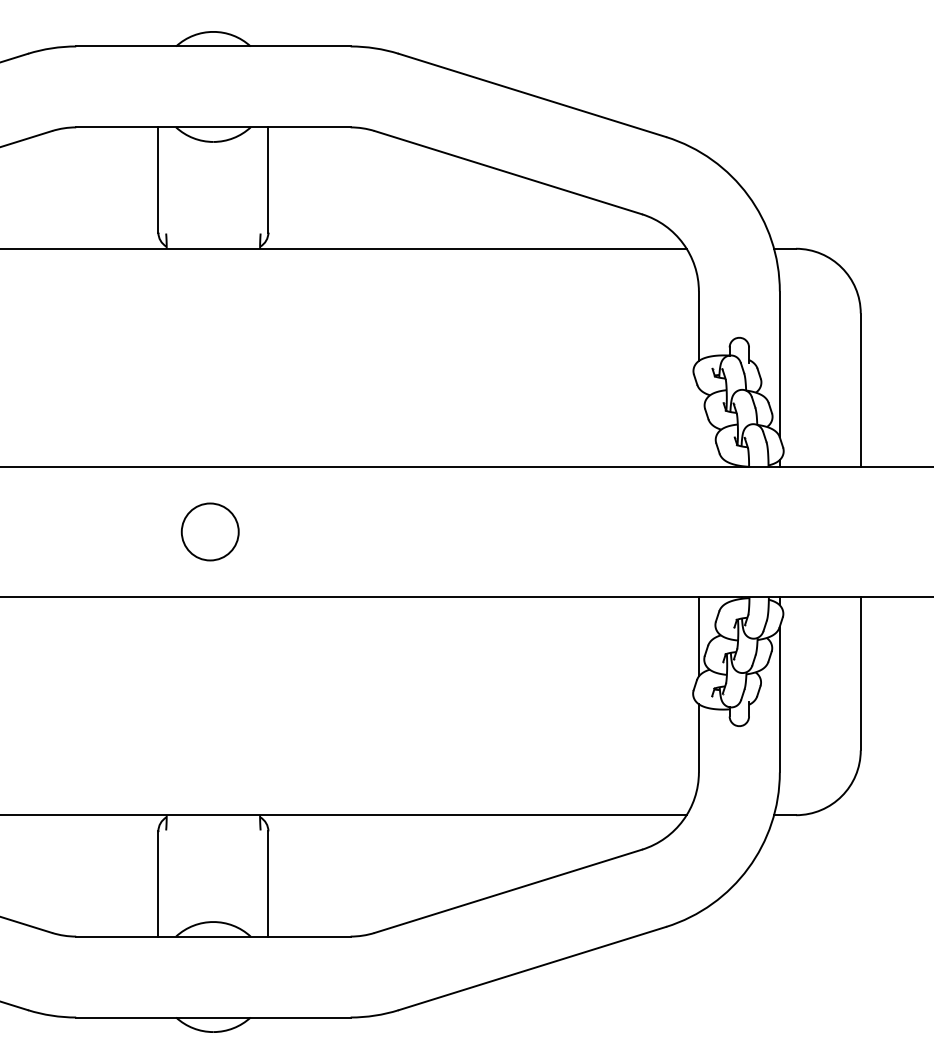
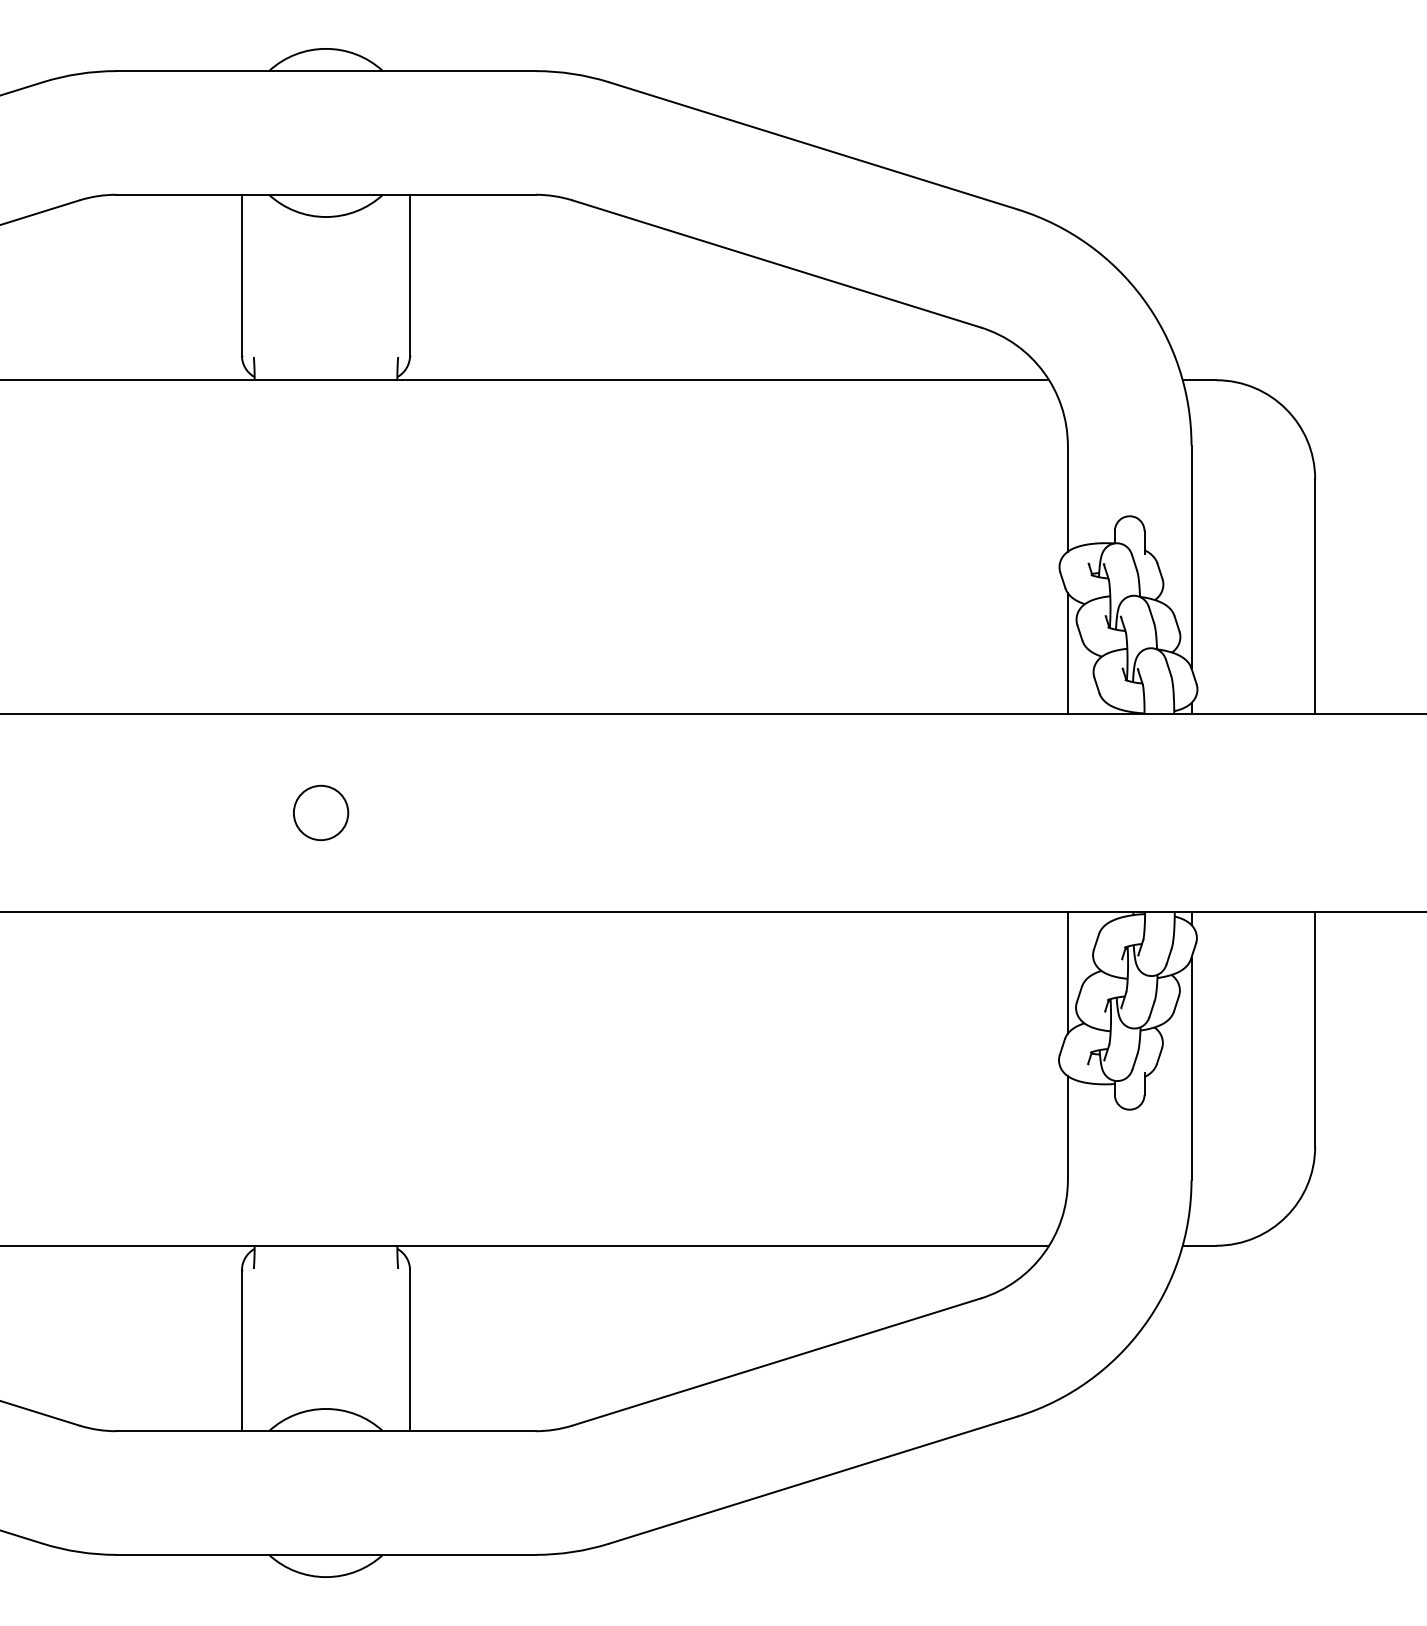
line: (698, 427) -> (1067, 653), added
circle: (209, 531) -> (320, 812), size x0.62

